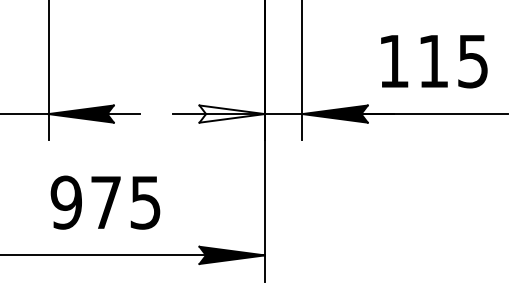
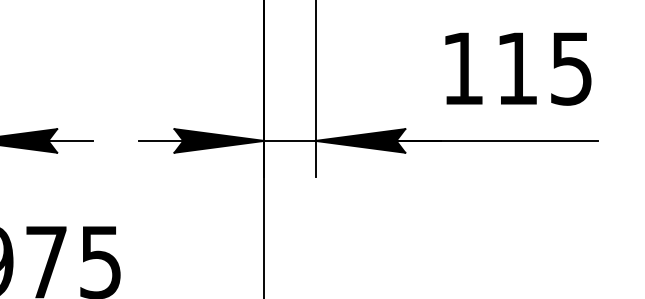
text: (434, 61) -> (518, 68), moved
fill: (231, 113) -> (218, 140), added

